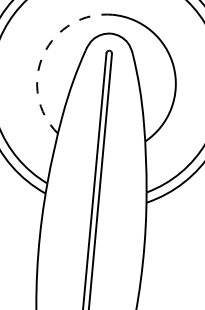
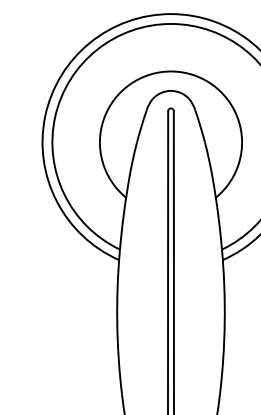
arc: (43, 54) -> (104, 118), dashed -> solid

